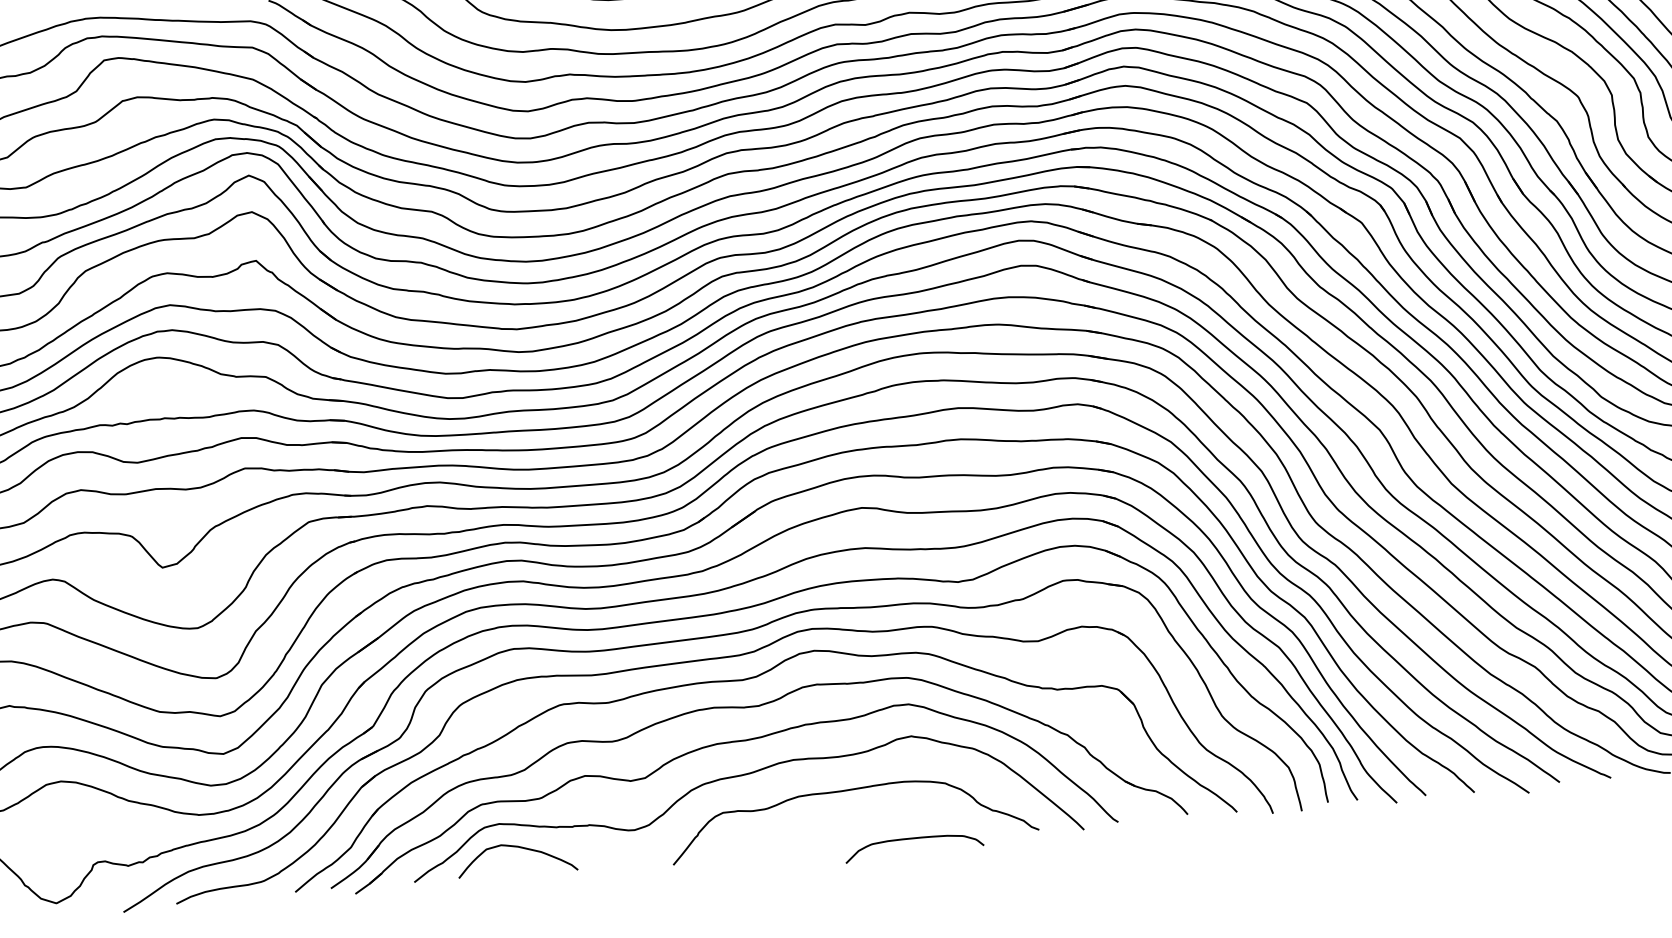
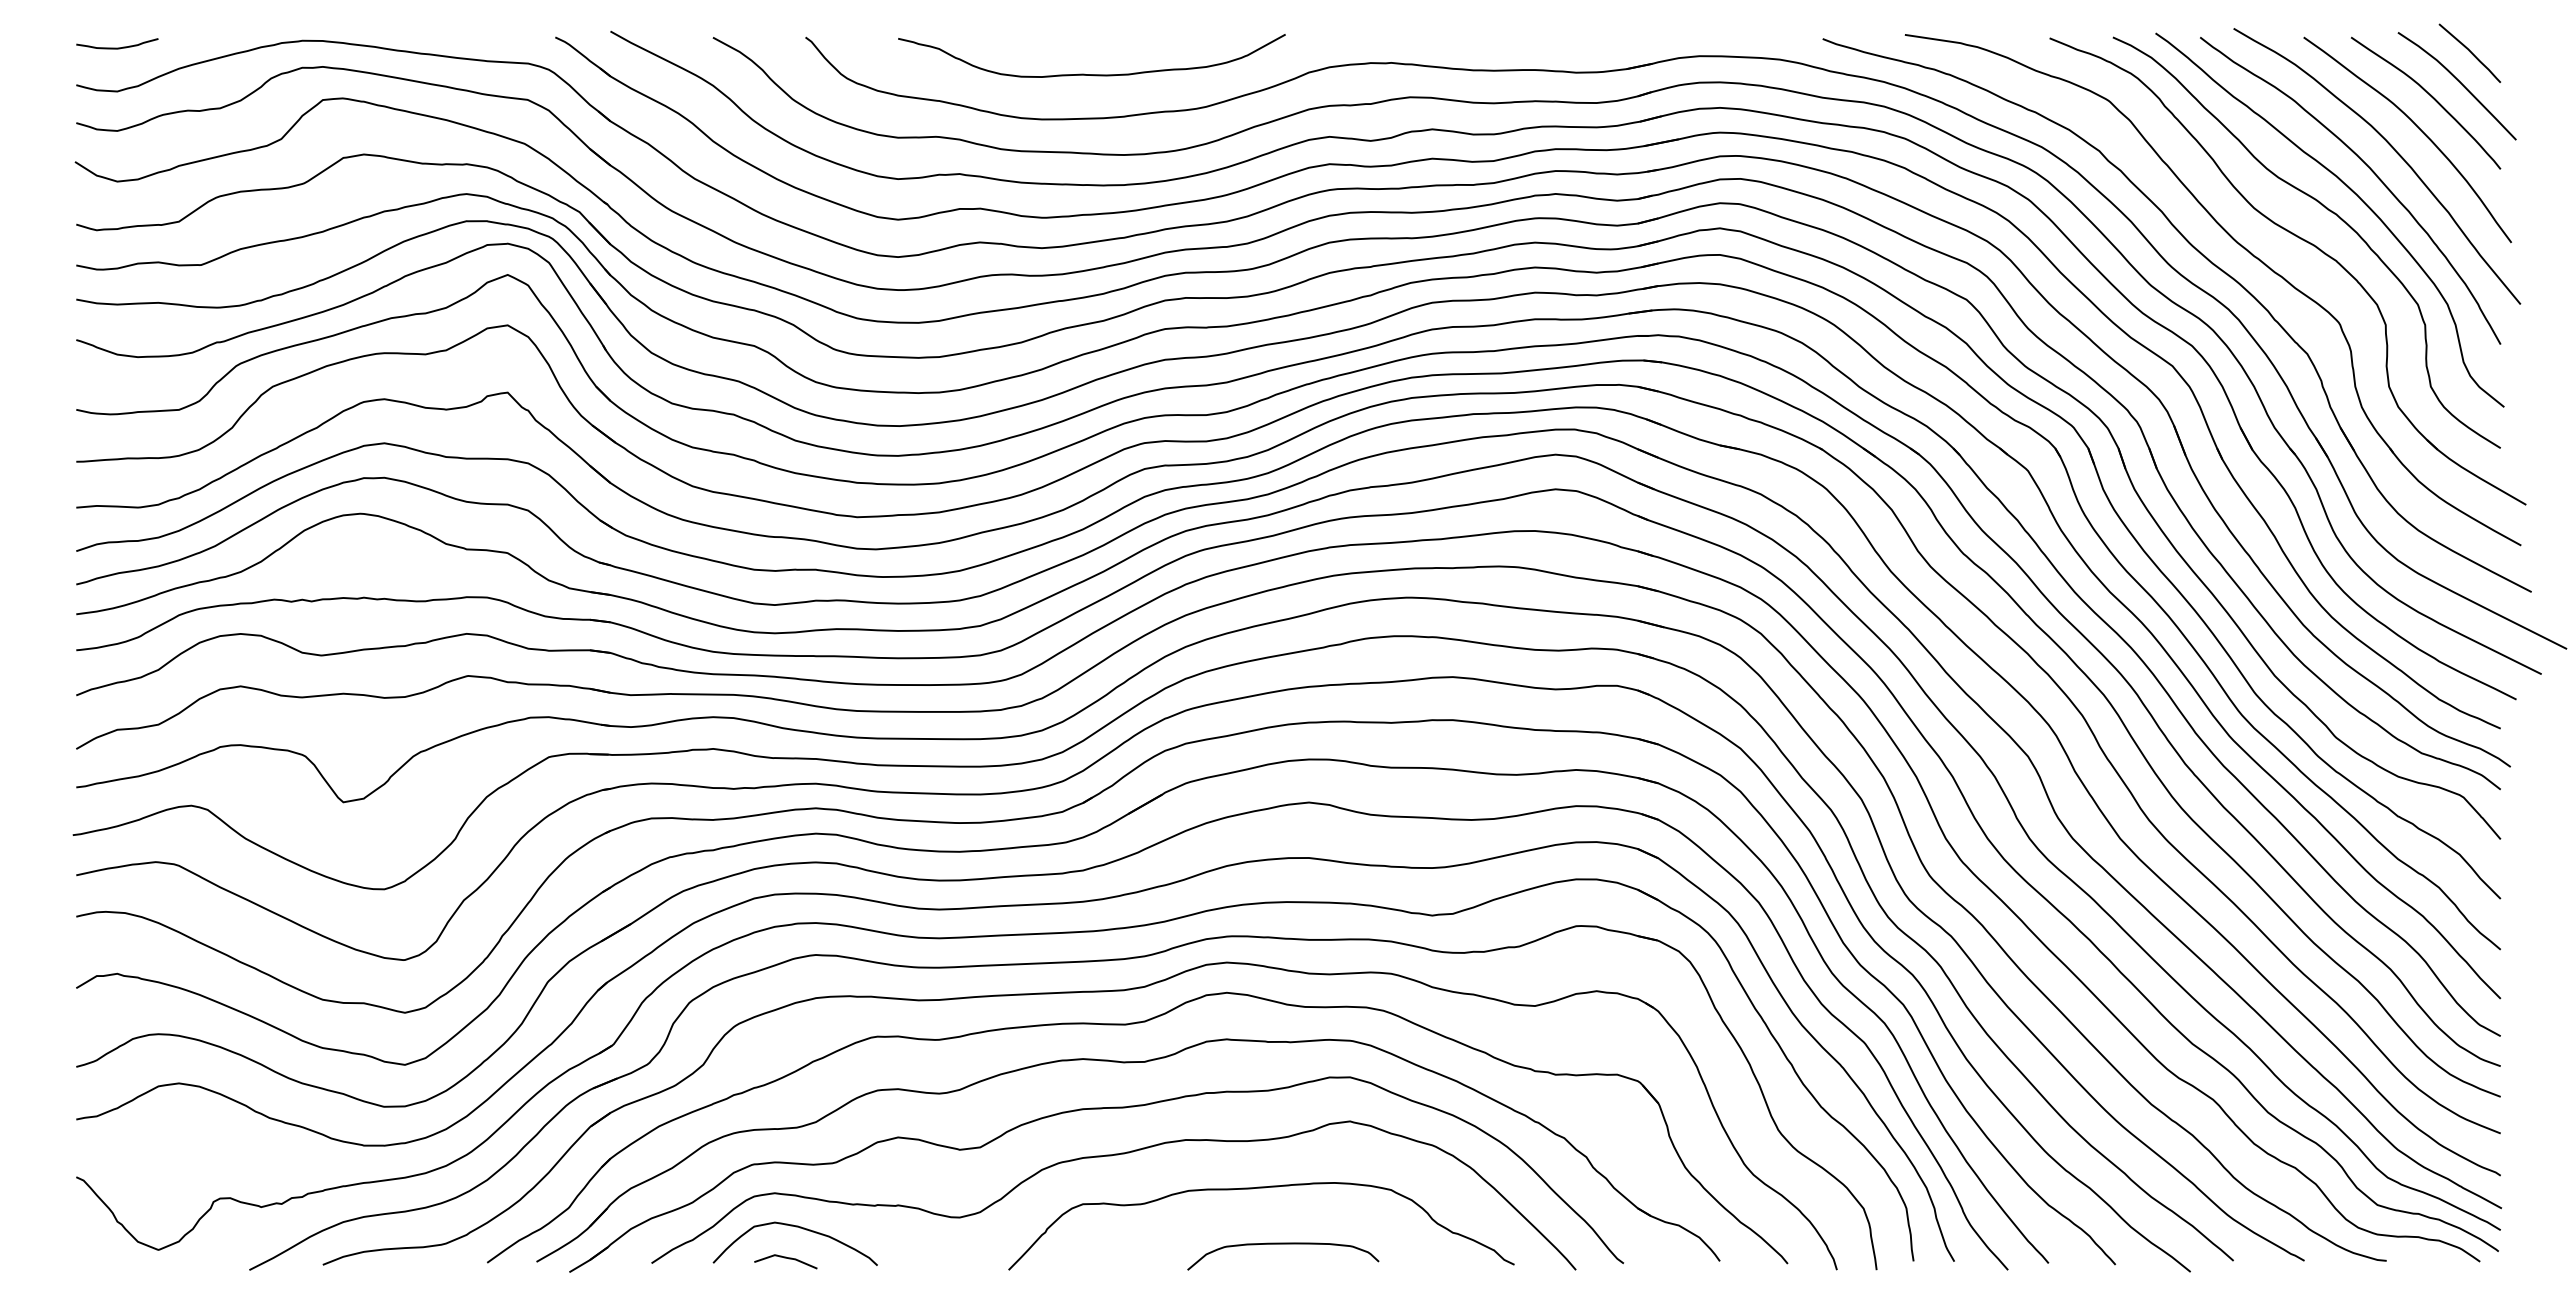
curve: (913, 838) -> (1283, 1244), moved
line: (511, 870) -> (785, 1258), added

